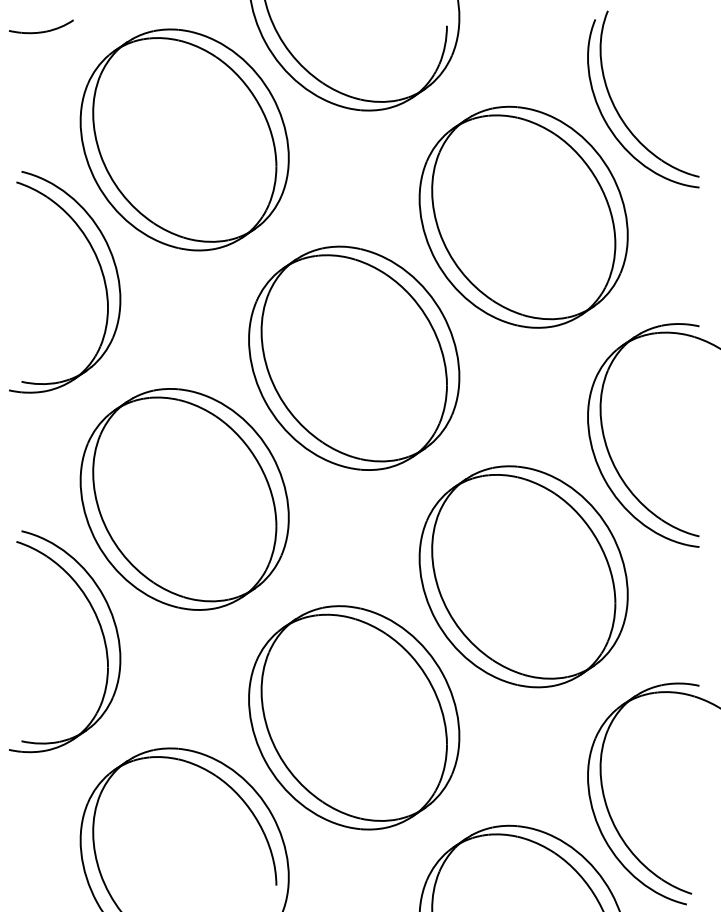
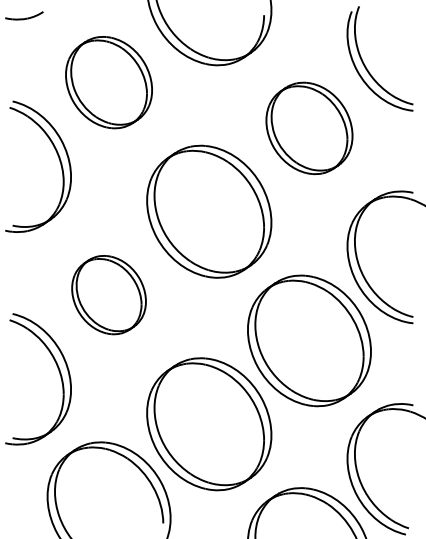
part: (183, 139) -> (108, 82), size x0.7
part: (523, 217) -> (309, 128), size x0.7
part: (183, 498) -> (108, 294), size x0.6

